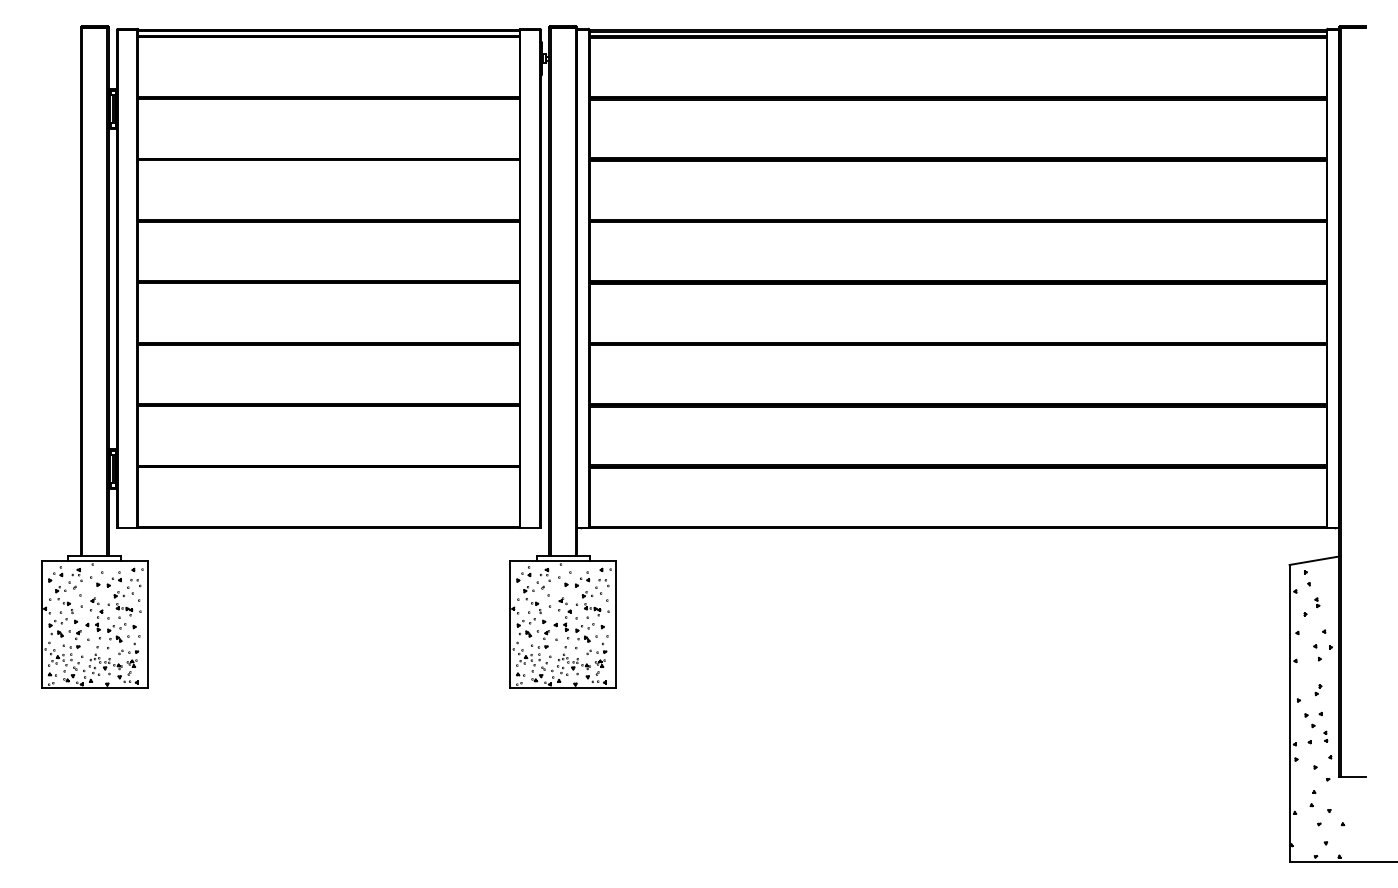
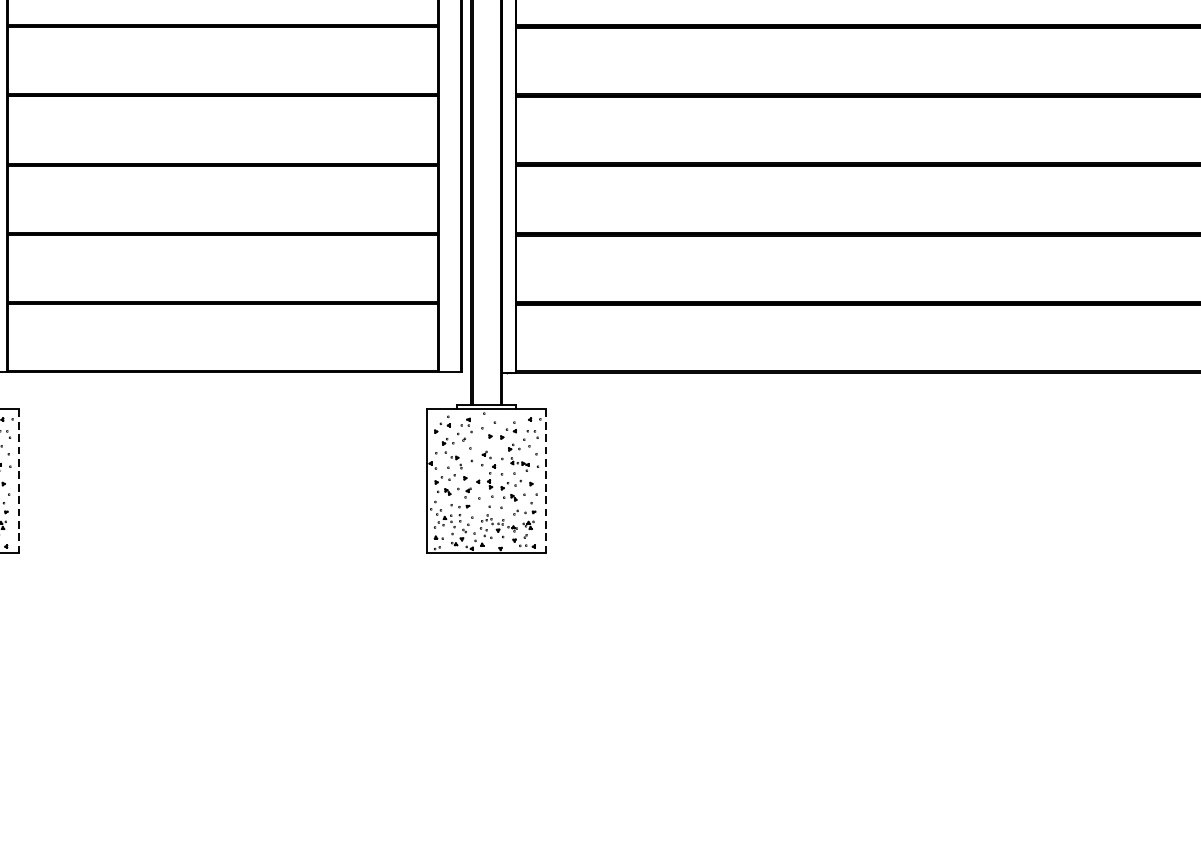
line: (147, 624) -> (18, 481), solid -> dashed
line: (616, 624) -> (546, 481), solid -> dashed

